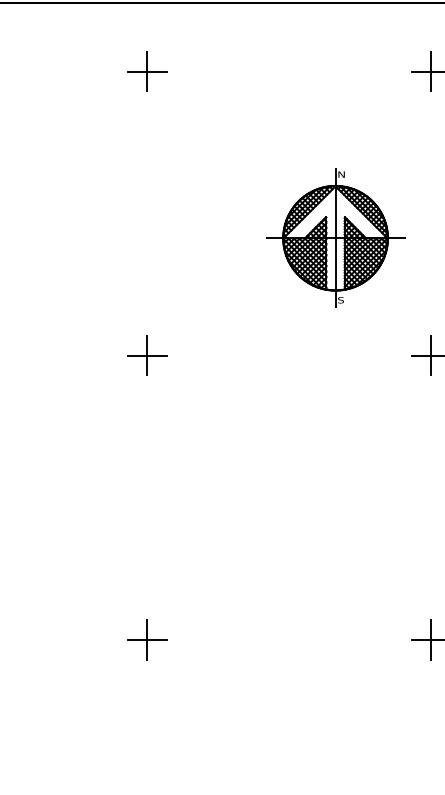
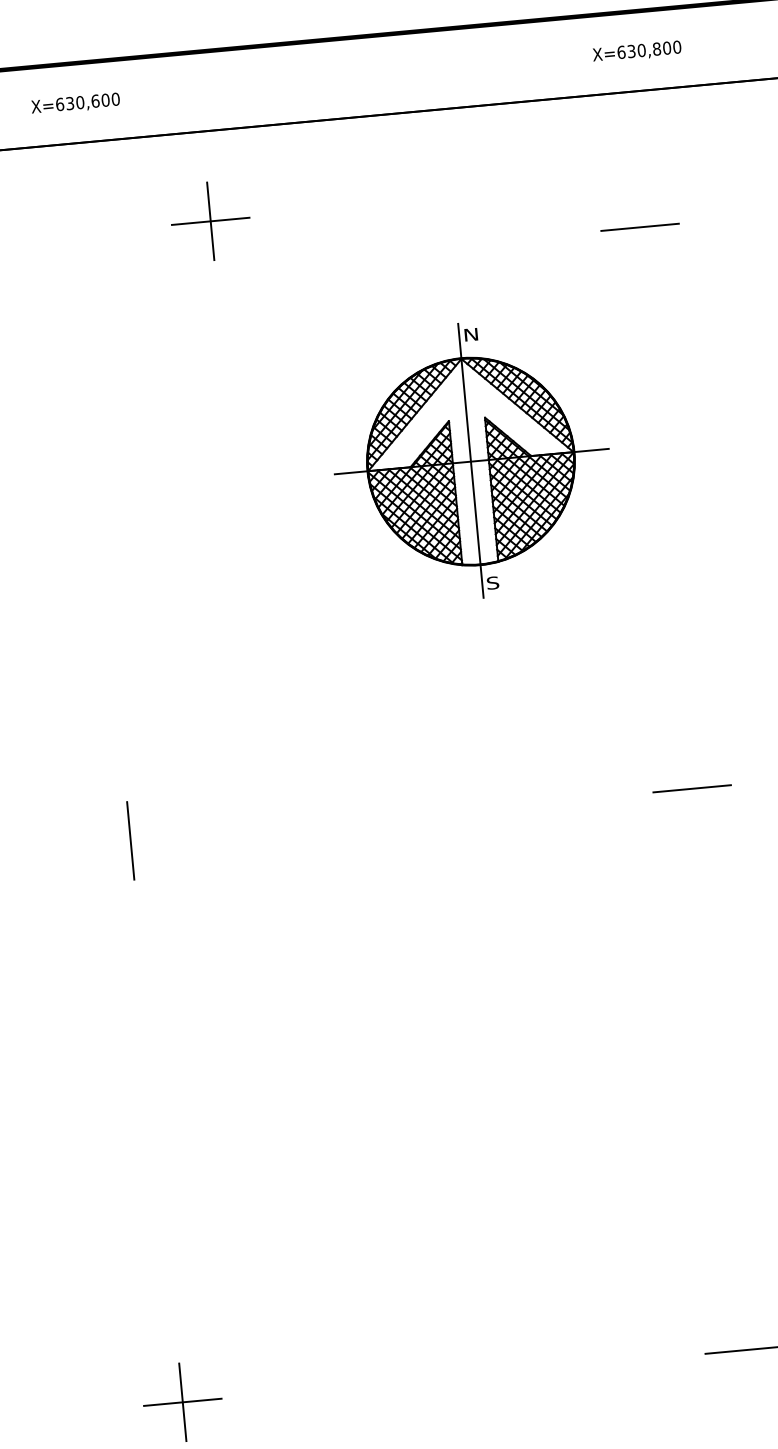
part: (147, 71) -> (211, 221), moved
line: (431, 71) -> (640, 227), removed
part: (335, 237) -> (470, 460), moved
line: (146, 355) -> (129, 840), removed
line: (431, 355) -> (692, 788), removed
line: (431, 639) -> (744, 1349), removed

